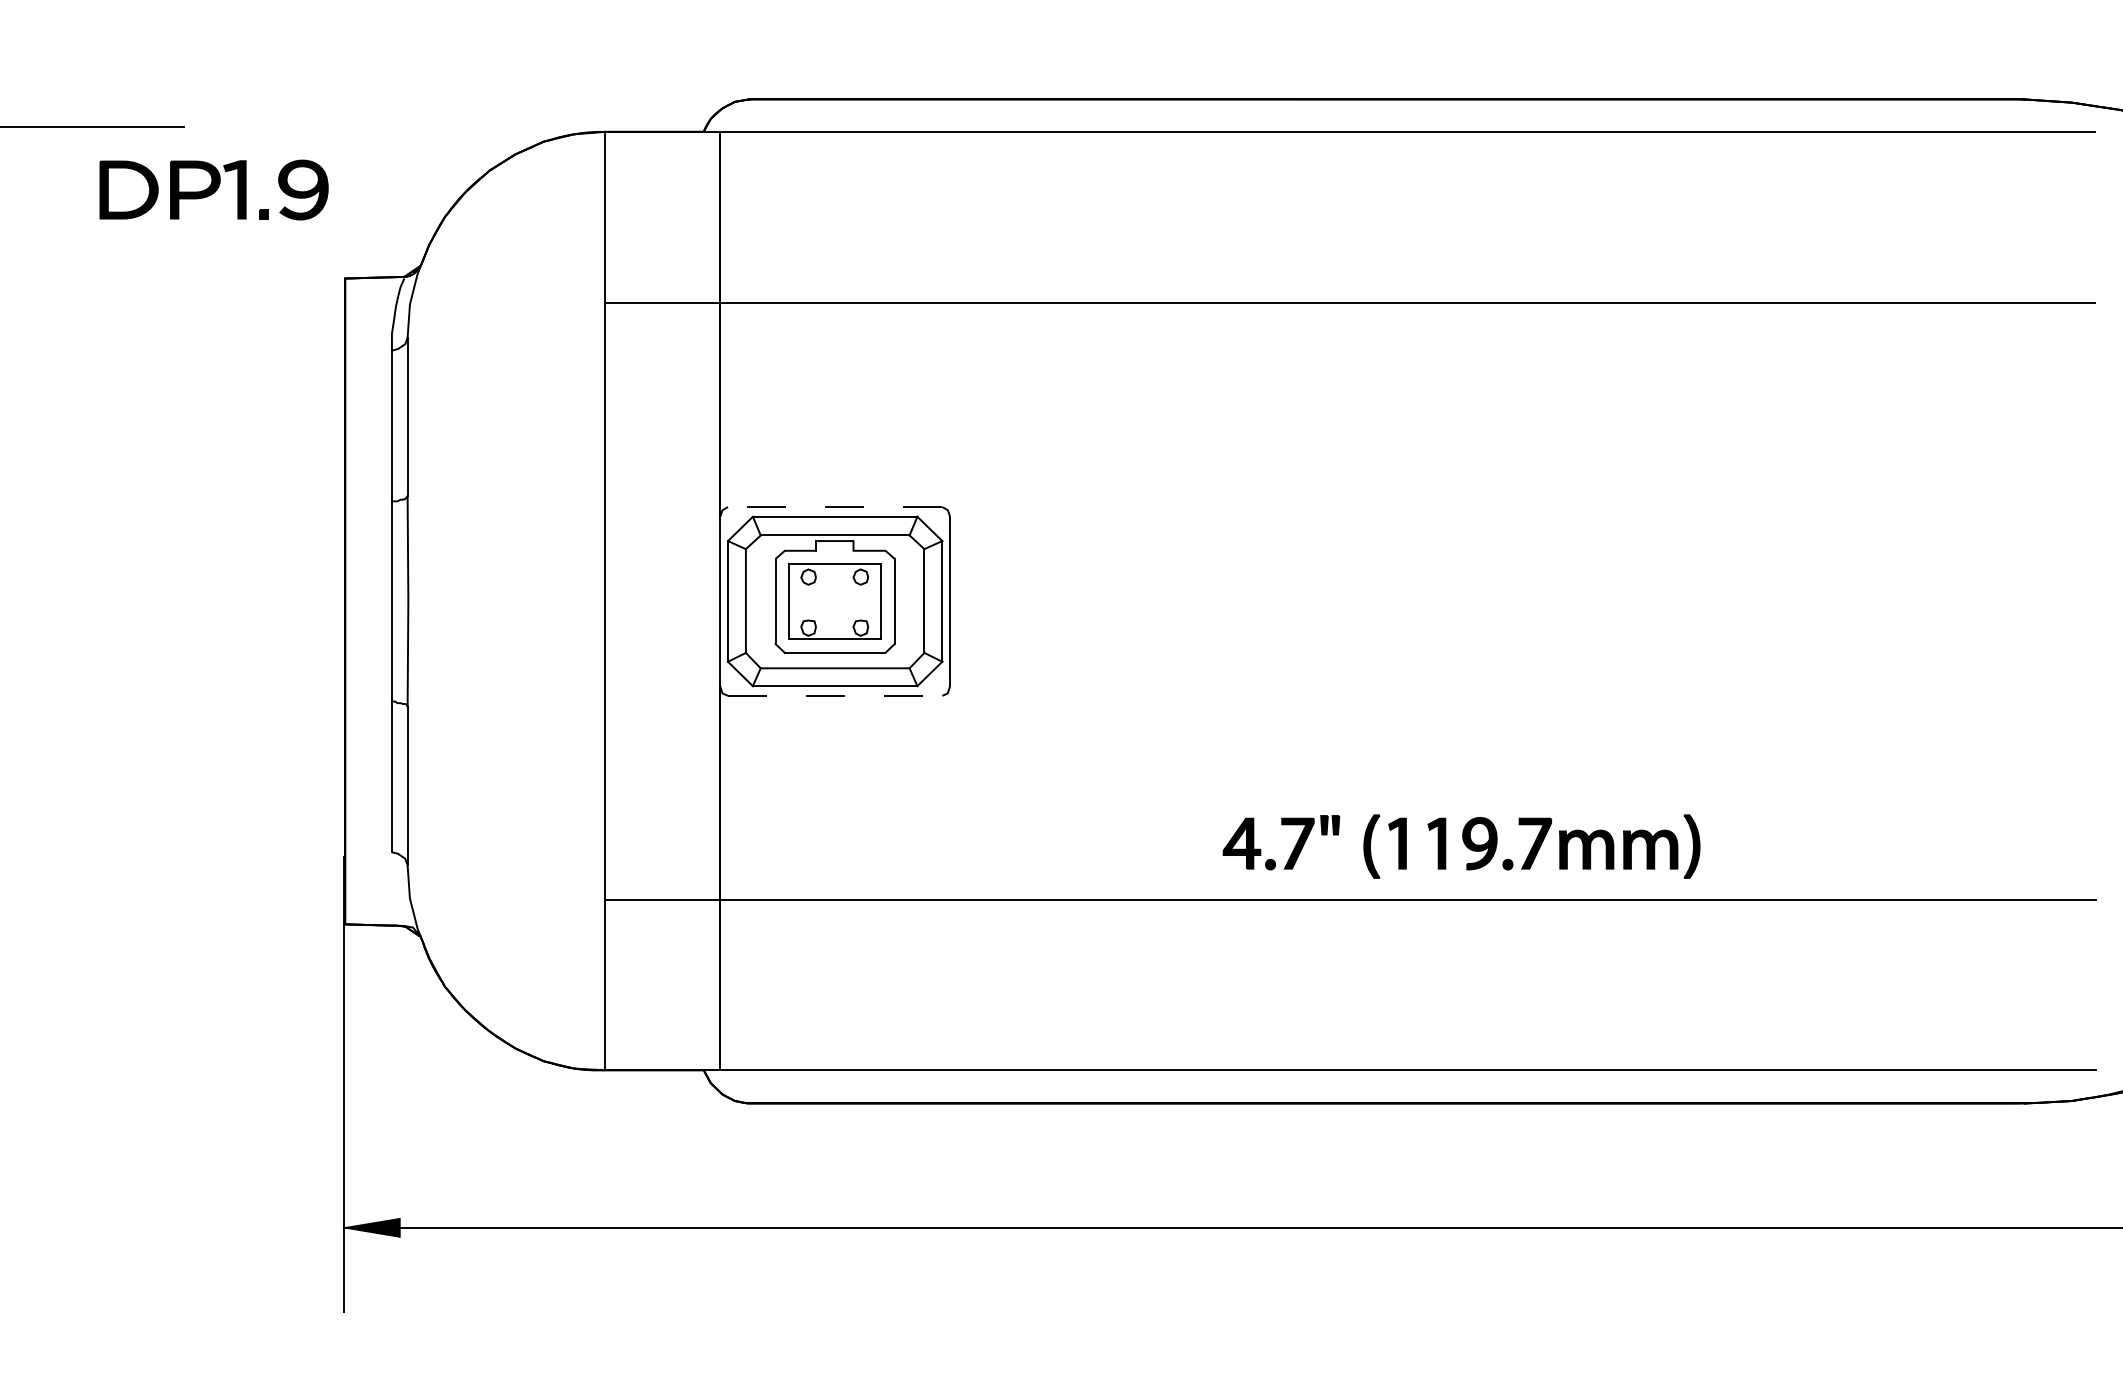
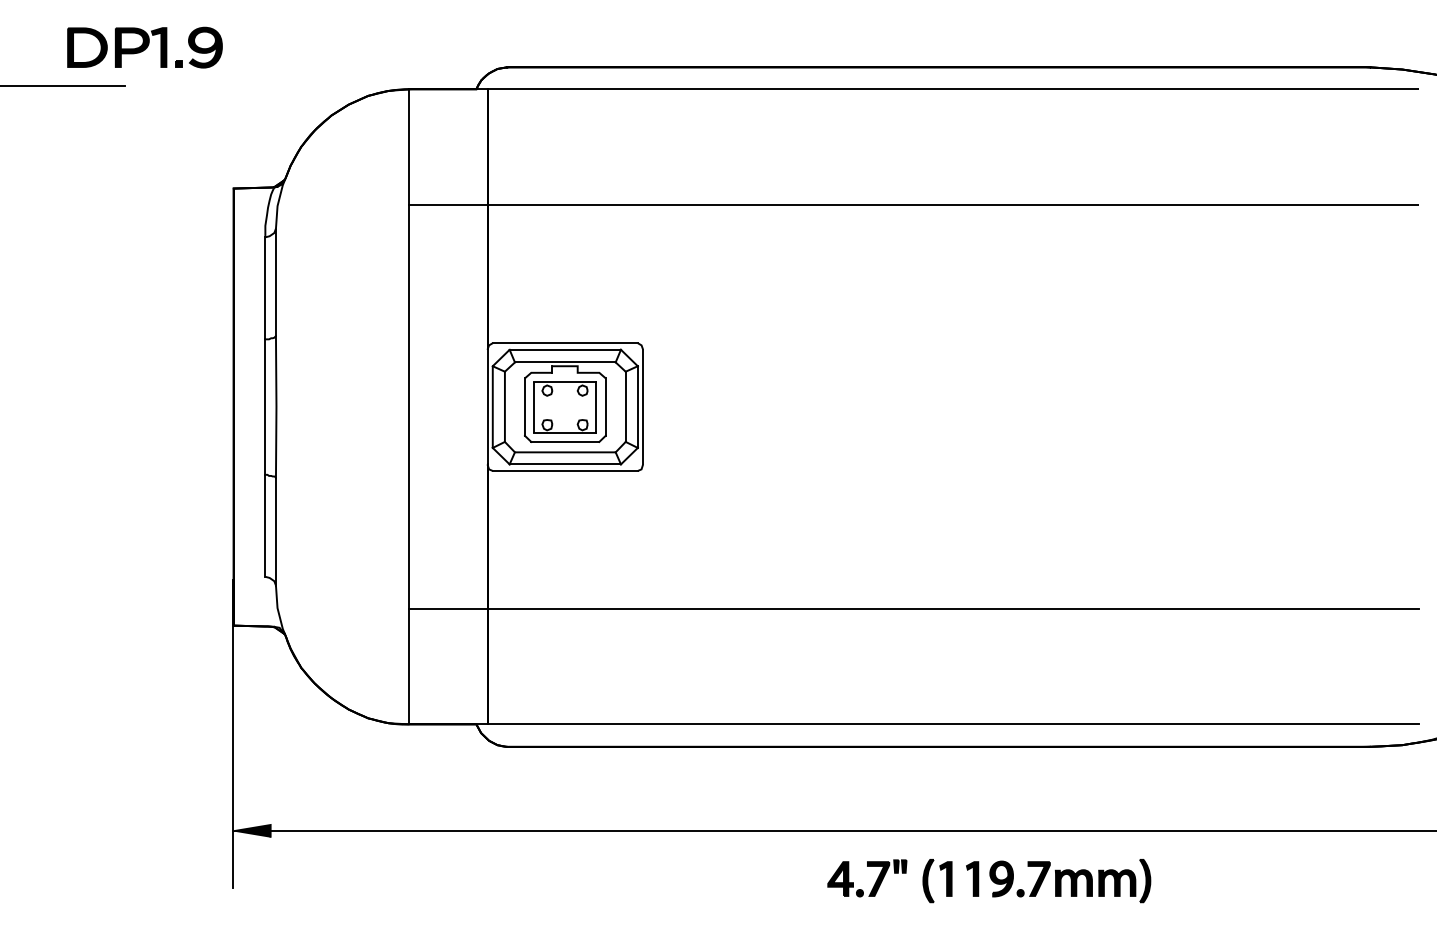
part: (213, 189) -> (144, 47), moved
line: (835, 507) -> (565, 343), dashed -> solid
line: (835, 695) -> (565, 470), dashed -> solid
part: (1461, 847) -> (989, 881), moved

